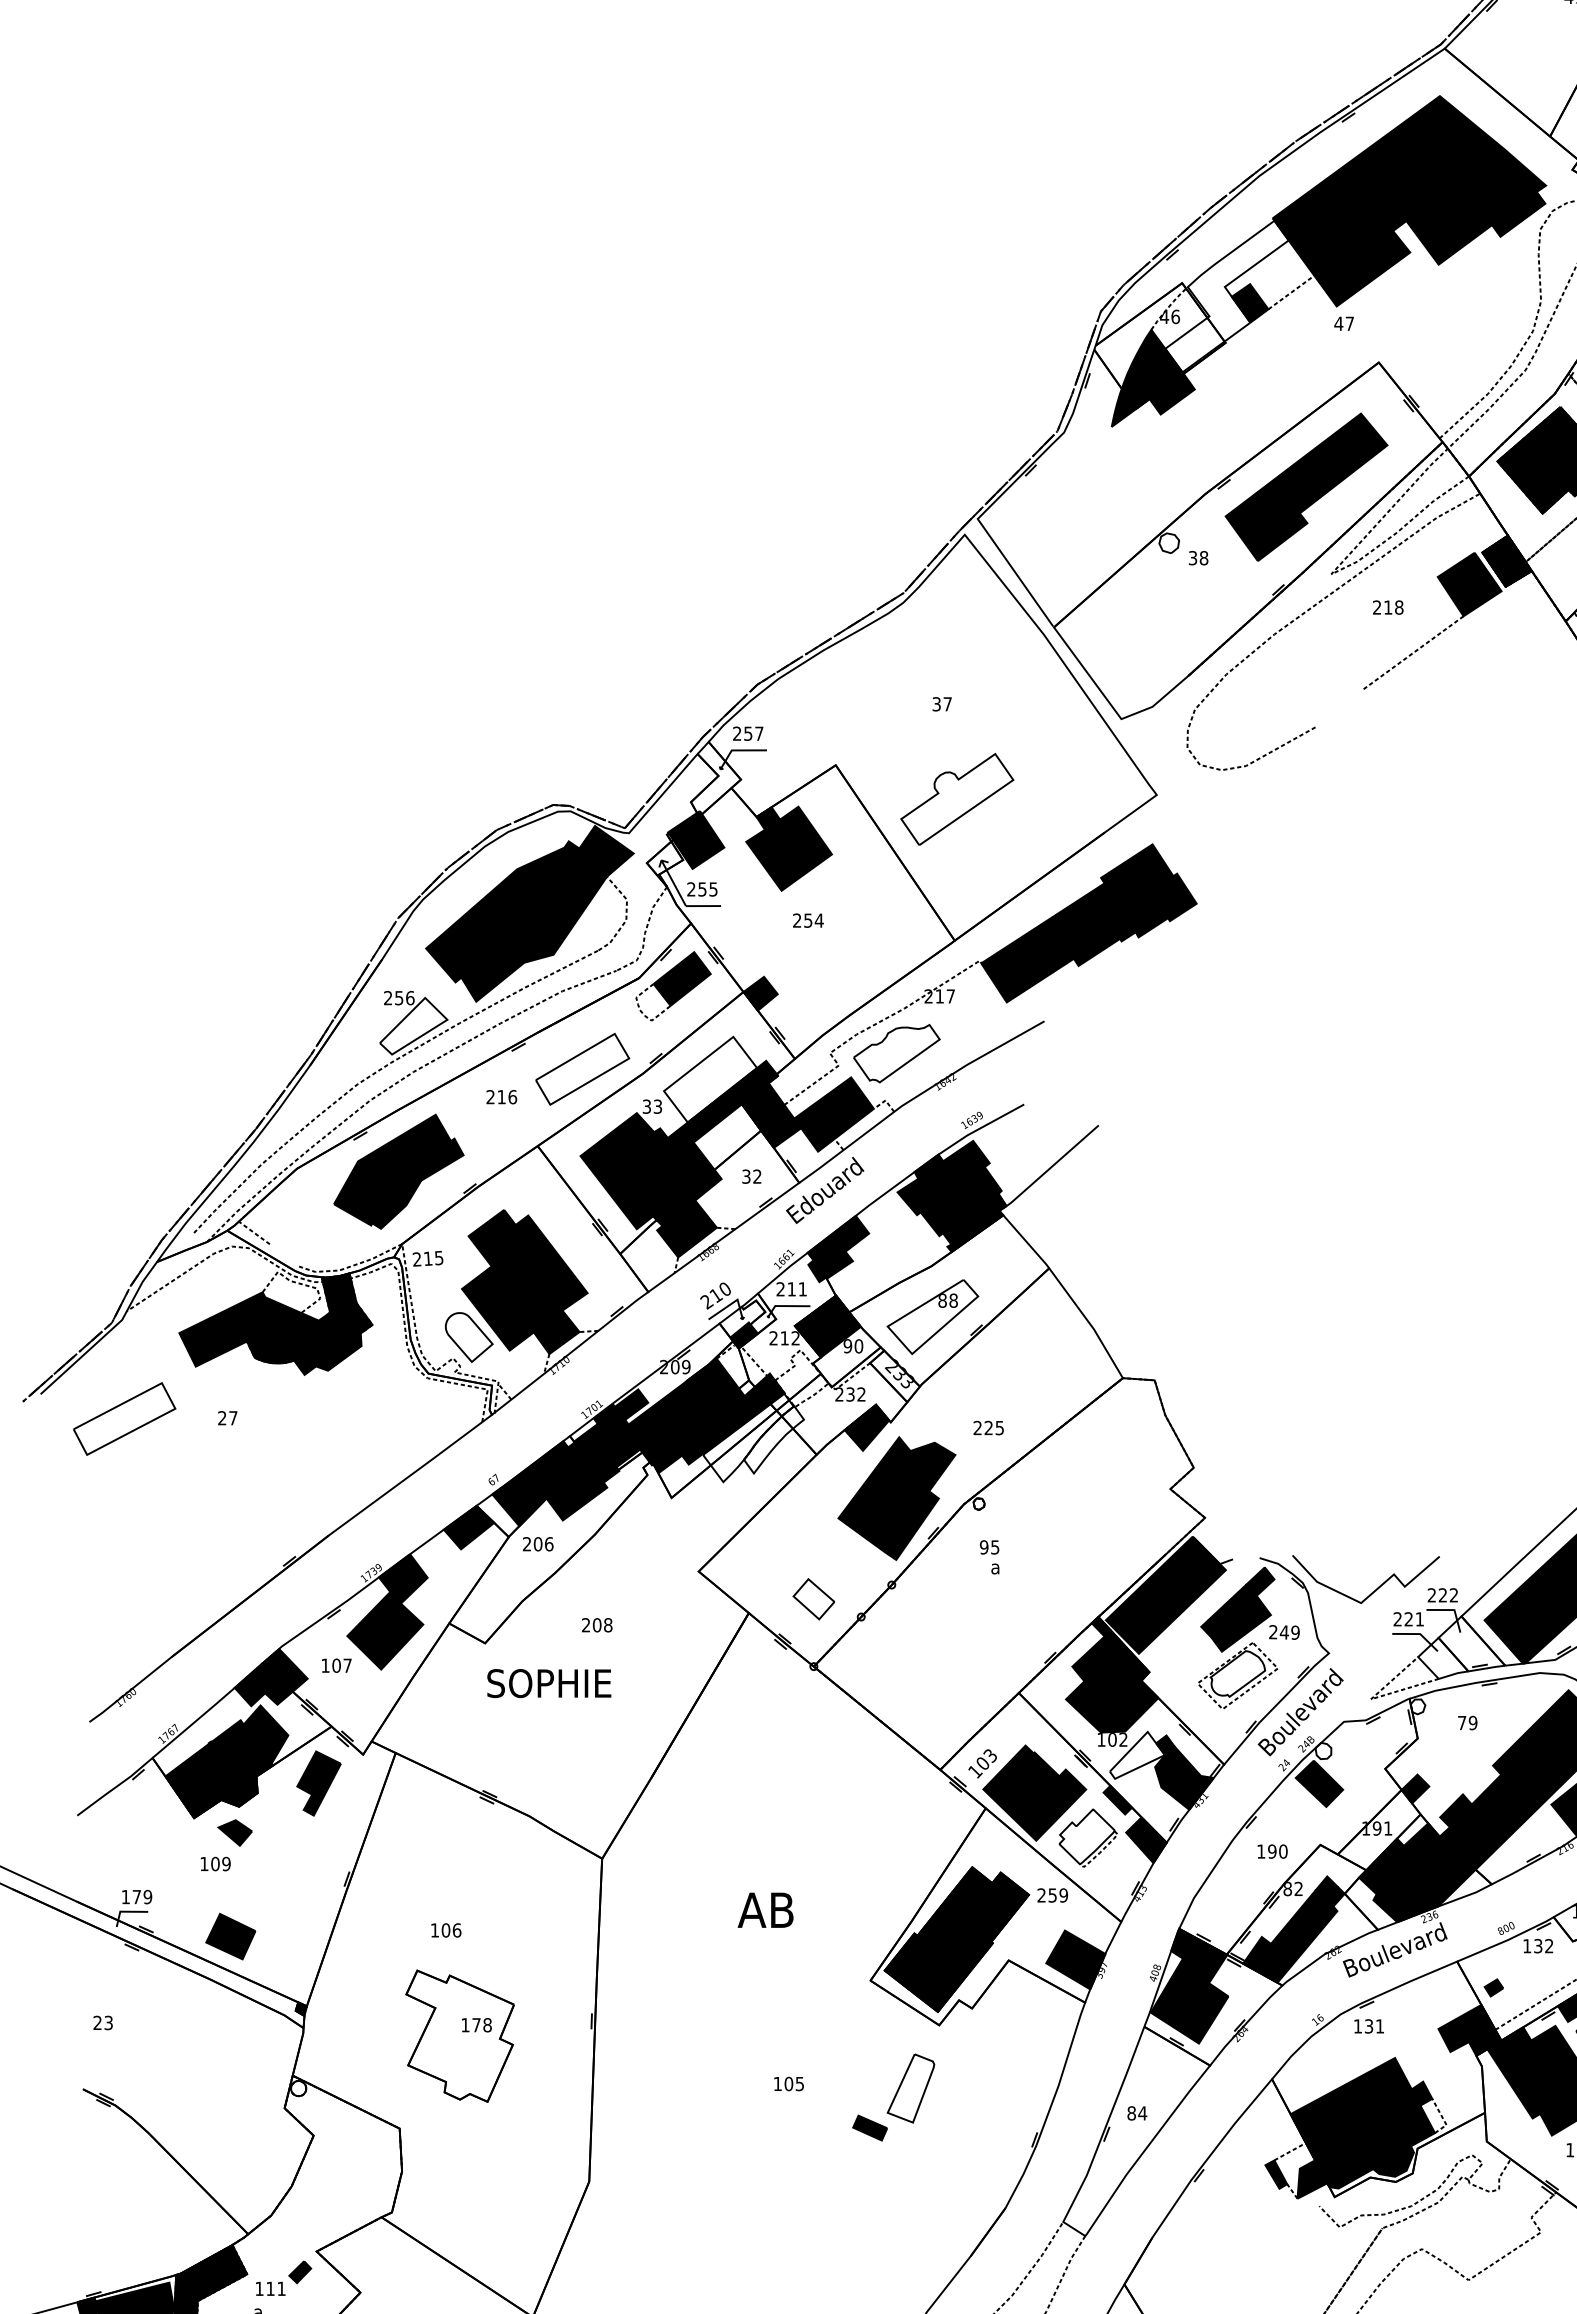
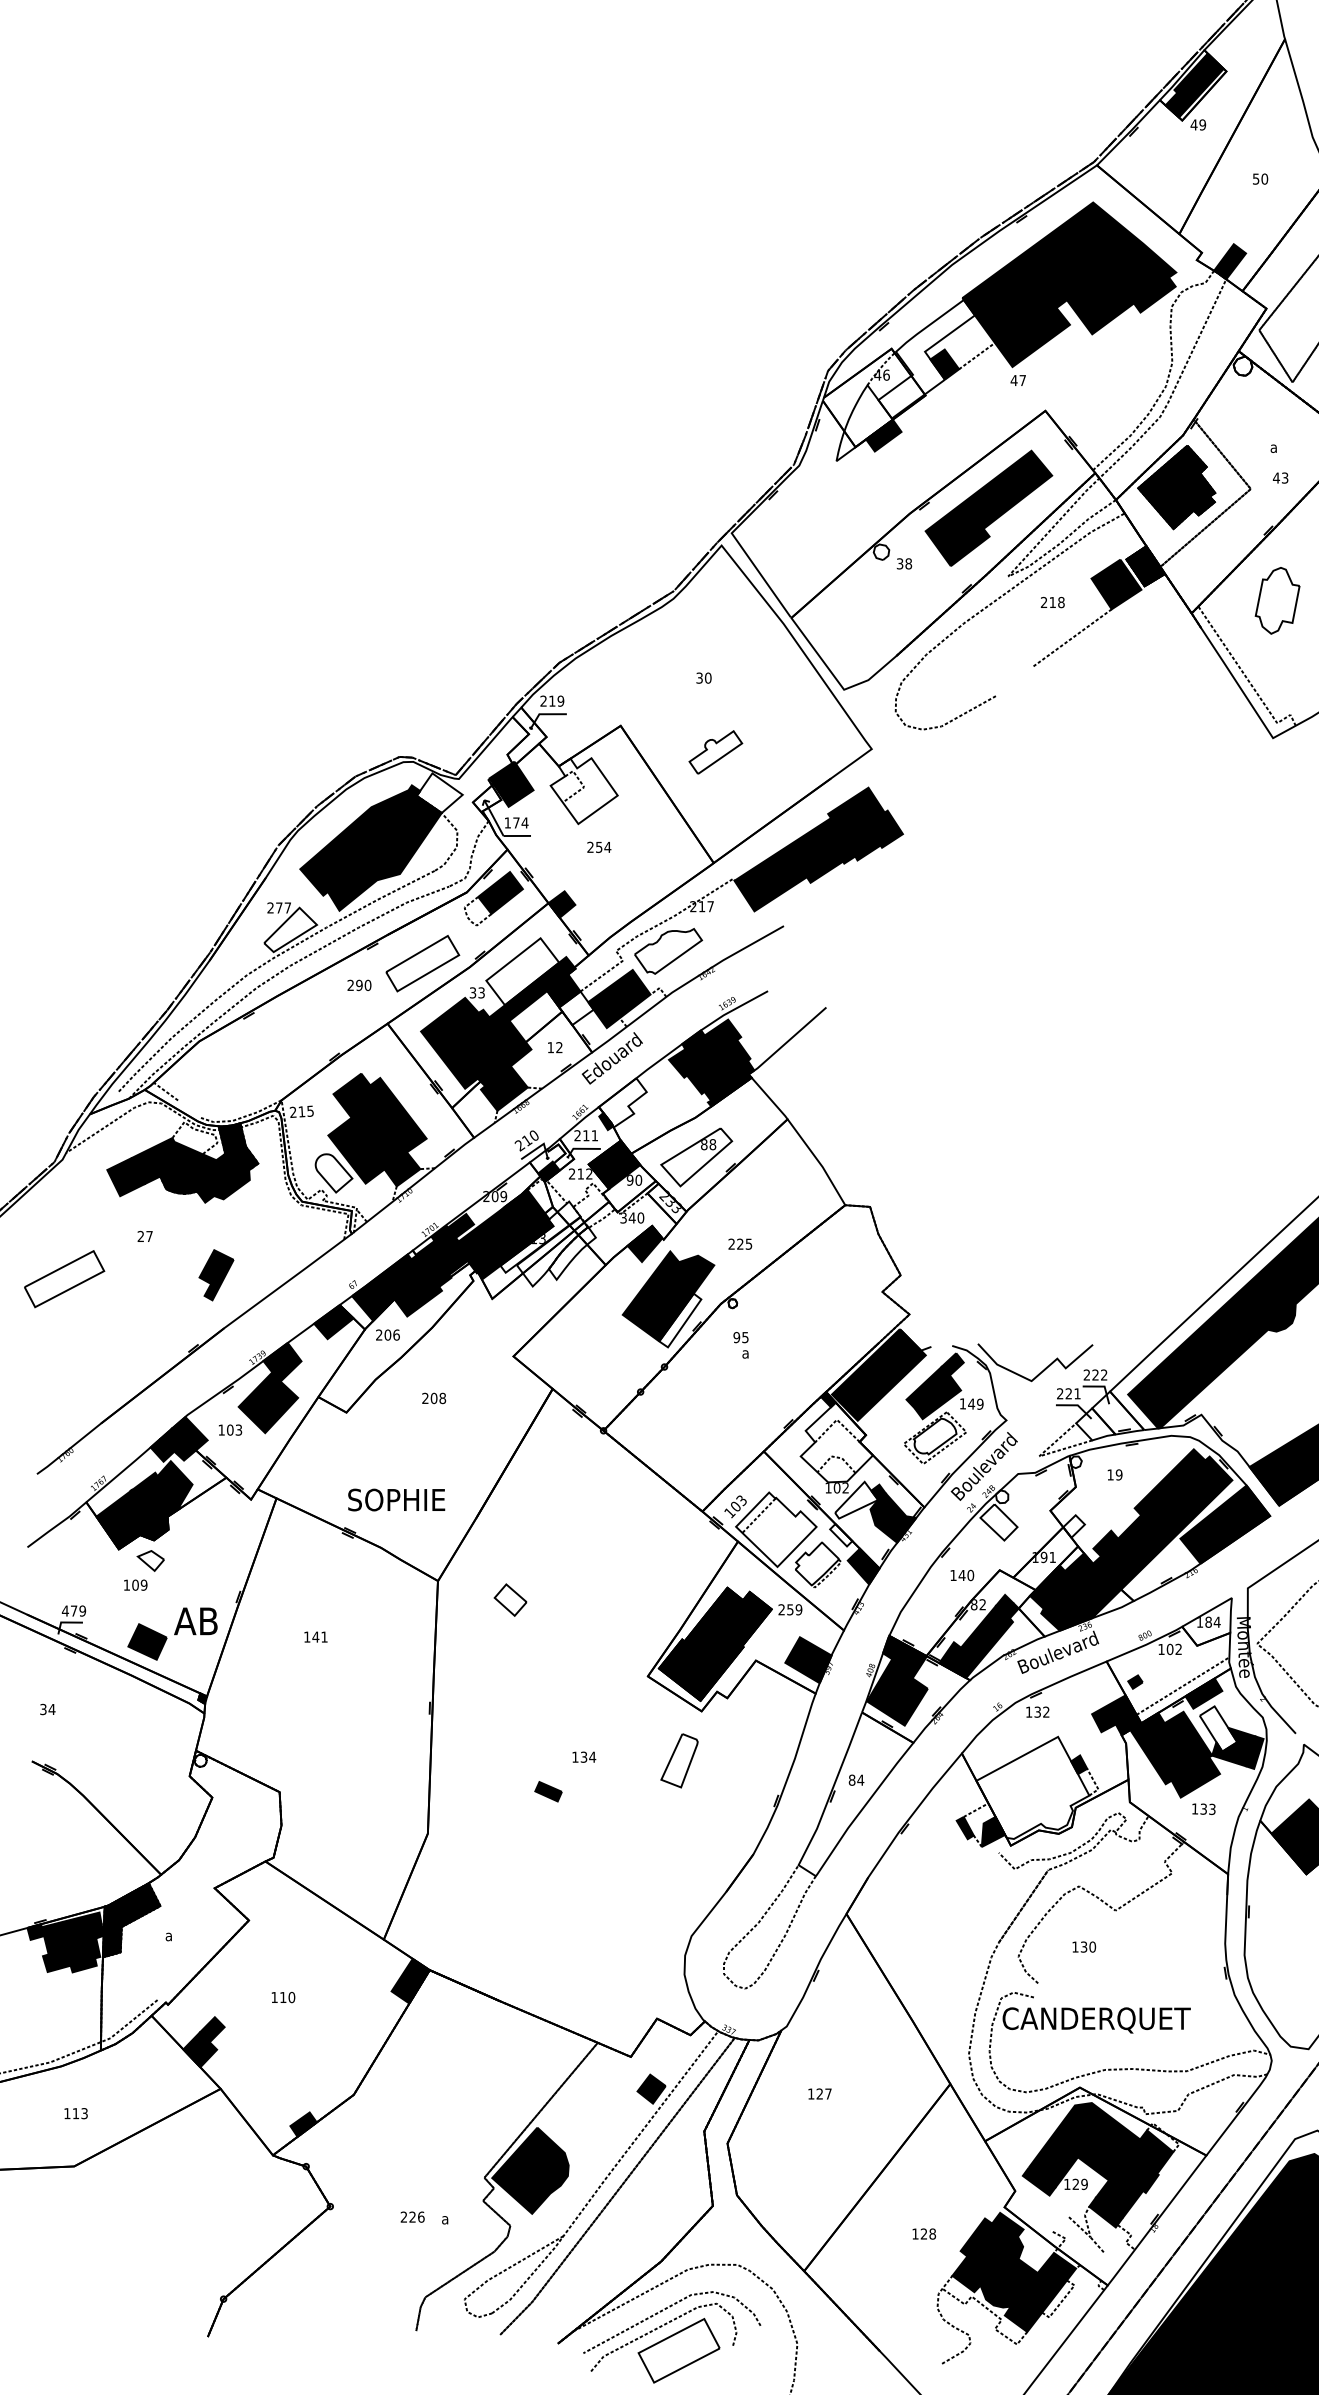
fill: (1147, 378) -> (864, 423), removed
text: (948, 703) -> (708, 677), 37 -> 30
text: (753, 732) -> (556, 700), 257 -> 219
part: (956, 799) -> (715, 752), size x0.6
fill: (788, 849) -> (583, 791), removed
fill: (604, 851) -> (439, 793), removed
text: (702, 888) -> (516, 822), 255 -> 174
text: (404, 997) -> (283, 907), 256 -> 277
text: (506, 1097) -> (363, 985), 216 -> 290
fill: (779, 1126) -> (576, 1008), removed
part: (398, 1171) -> (278, 1043), removed
text: (746, 1176) -> (550, 1047), 32 -> 12
fill: (838, 1246) -> (622, 1102), removed
text: (850, 1393) -> (632, 1217), 232 -> 340
fill: (733, 1418) -> (540, 1236), removed
part: (124, 1419) -> (64, 1279), moved
fill: (912, 1525) -> (680, 1320), removed
part: (813, 1598) -> (510, 1599), moved
text: (1272, 1631) -> (962, 1403), 249 -> 149
text: (347, 1664) -> (238, 1429), 107 -> 103
fill: (1111, 1681) -> (836, 1442), removed
text: (549, 1682) -> (396, 1499), moved
text: (1462, 1722) -> (1110, 1474), 79 -> 19
part: (318, 1783) -> (216, 1275), moved
fill: (1318, 1783) -> (998, 1522), removed
fill: (1414, 1788) -> (1073, 1526), removed
fill: (1034, 1792) -> (776, 1529), removed
fill: (1118, 1800) -> (841, 1535), removed
fill: (234, 1832) -> (150, 1560), removed
text: (1271, 1851) -> (961, 1575), 190 -> 140
text: (124, 1896) -> (64, 1610), 179 -> 479
text: (765, 1910) -> (195, 1621), moved
text: (450, 1929) -> (319, 1636), 106 -> 141
text: (1537, 1946) -> (1169, 1649), 132 -> 102
text: (102, 2022) -> (47, 1709), 23 -> 34
text: (1380, 2025) -> (1046, 1711), 131 -> 132
part: (459, 2035) -> (326, 1719), removed
text: (794, 2083) -> (588, 1756), 105 -> 134
fill: (1362, 2122) -> (1032, 1787), removed
part: (870, 2127) -> (548, 1791), moved
part: (284, 2277) -> (189, 1908), removed

